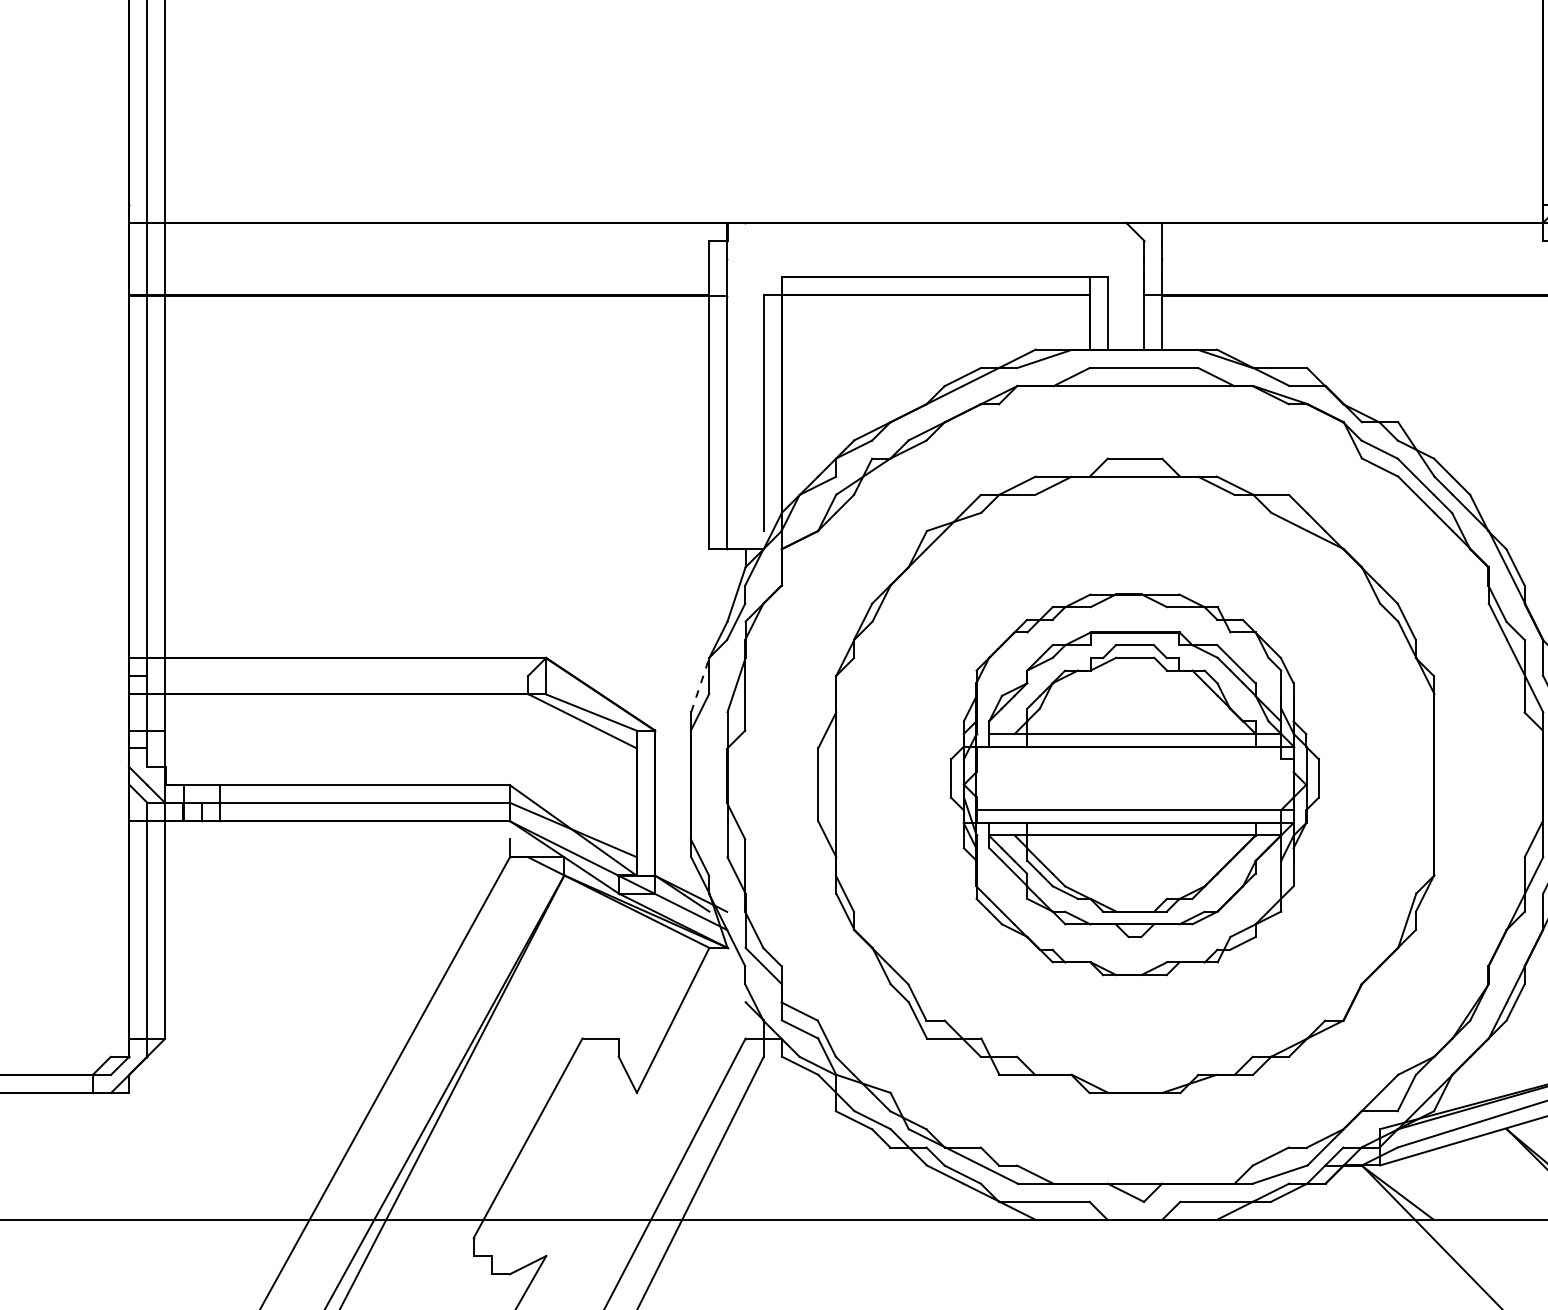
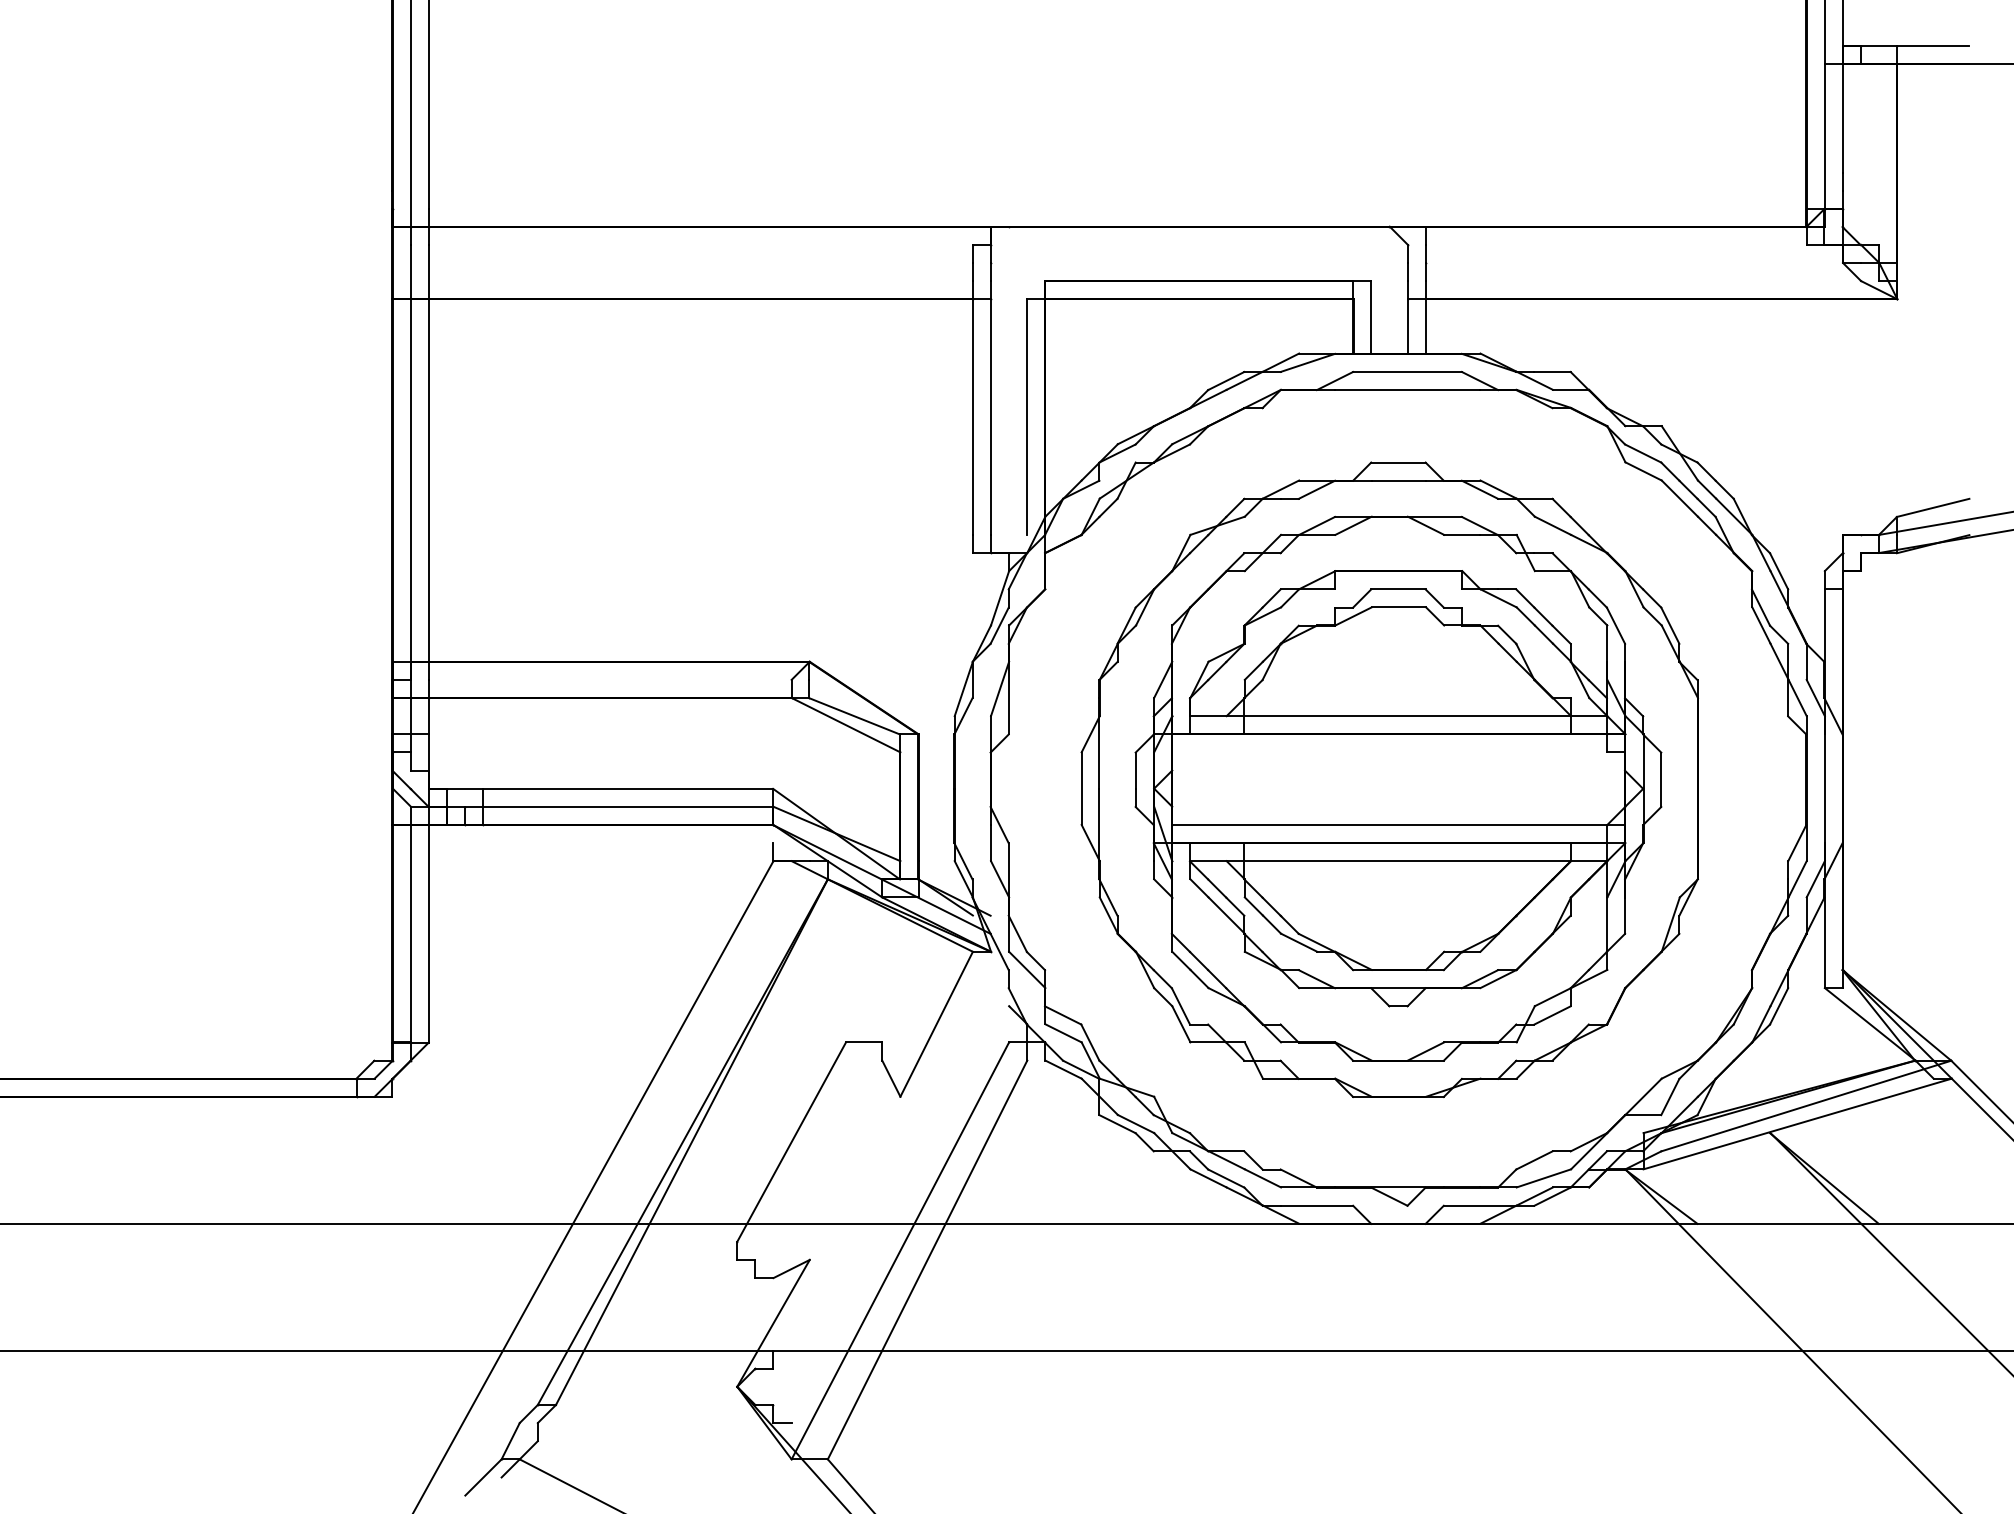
line: (699, 684) -> (963, 688), dashed -> solid
part: (1134, 784) -> (1398, 788), size x1.43

